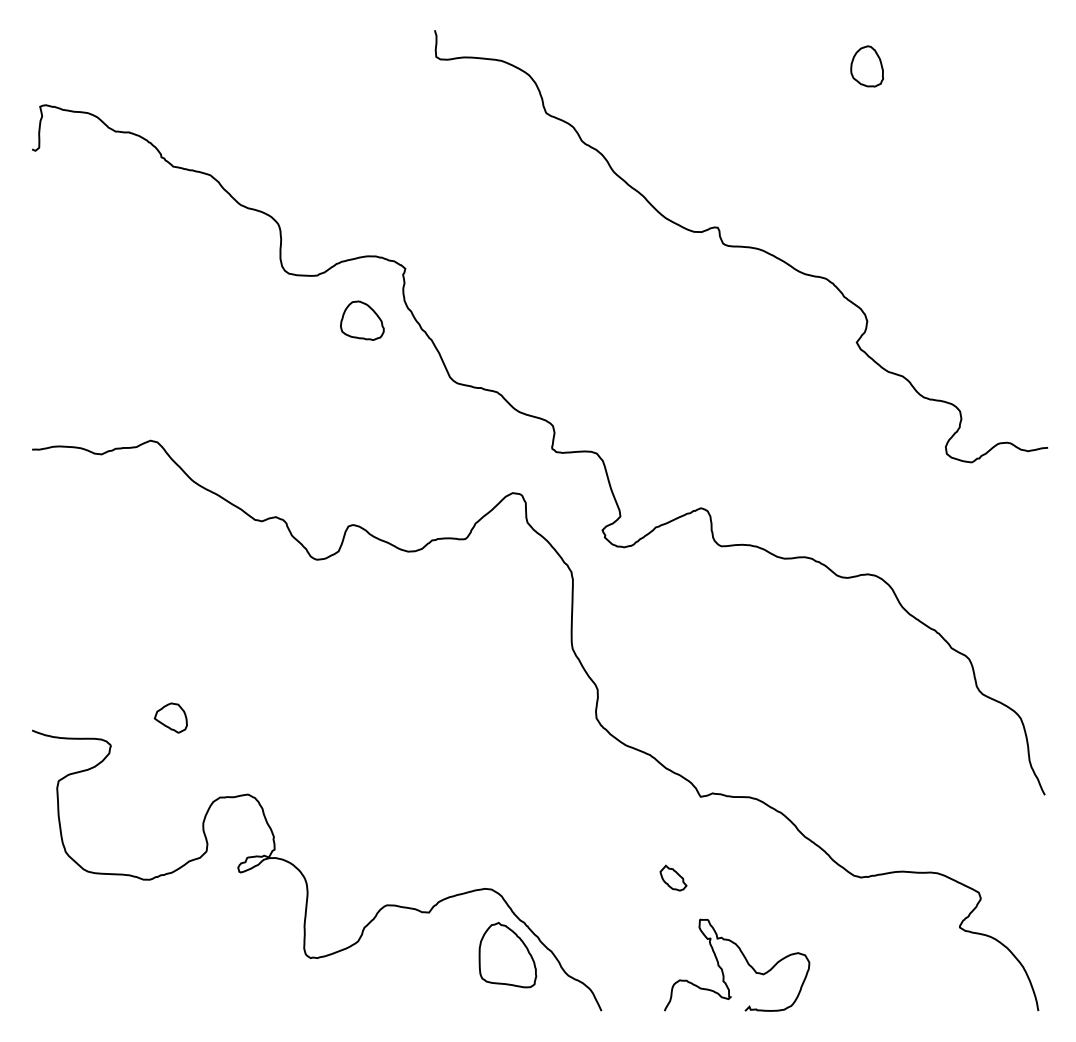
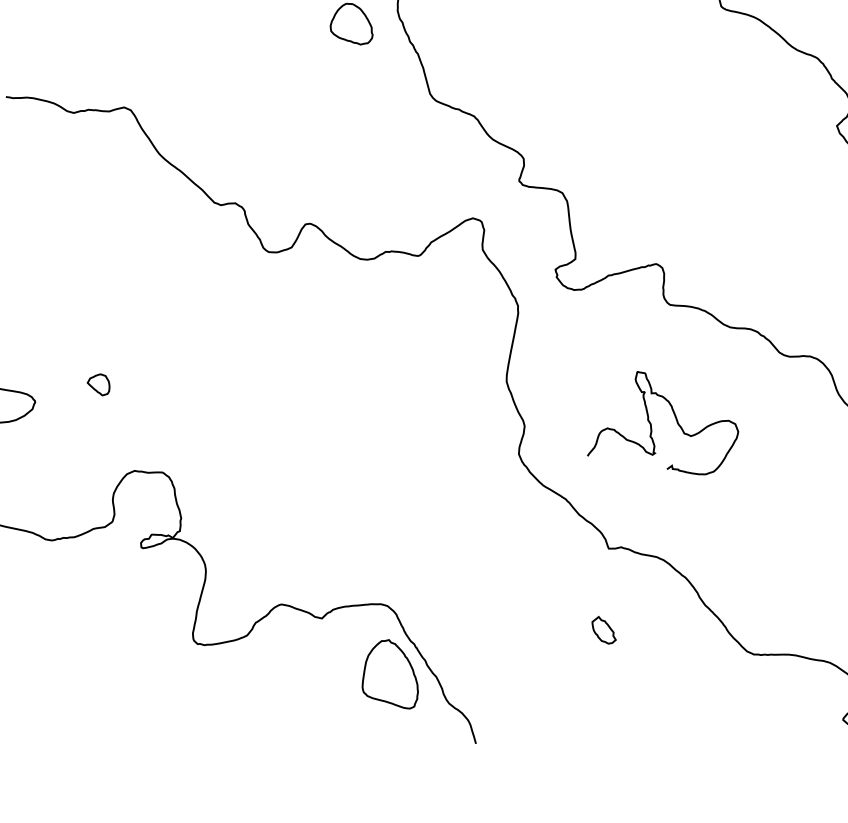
part: (170, 717) -> (98, 383), size x0.7
part: (673, 877) -> (604, 629), moved
curve: (745, 960) -> (675, 419), moved

